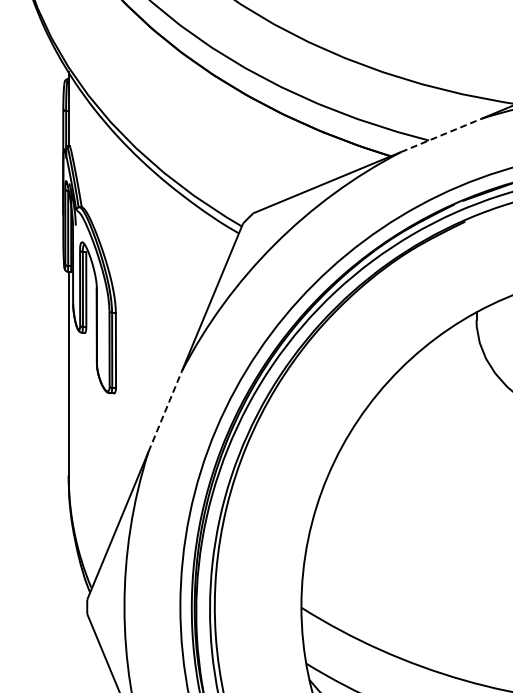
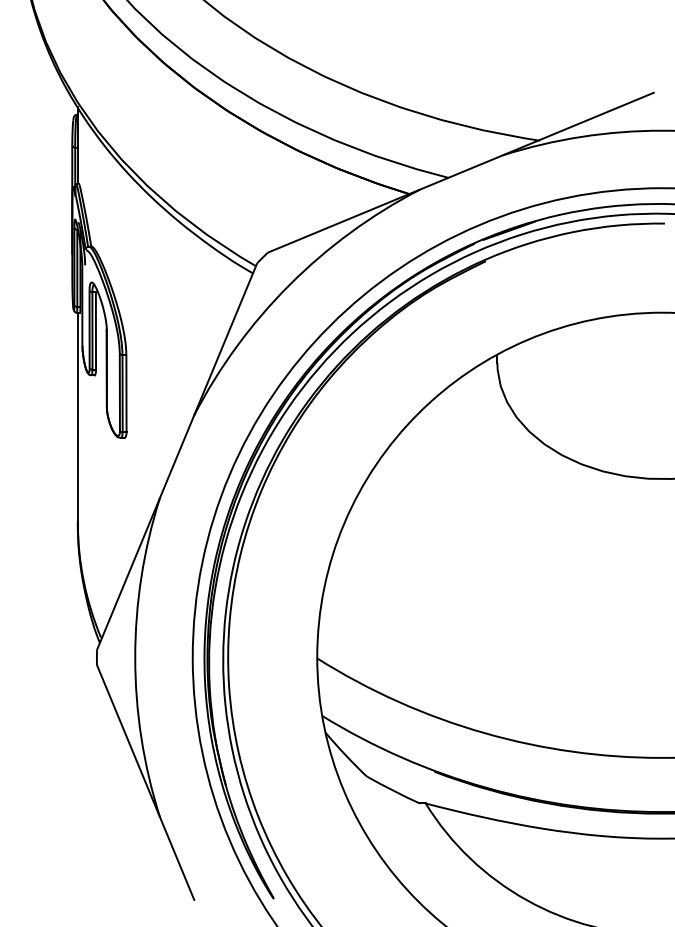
line: (441, 135) -> (461, 172), dashed -> solid
line: (165, 411) -> (177, 456), dashed -> solid

